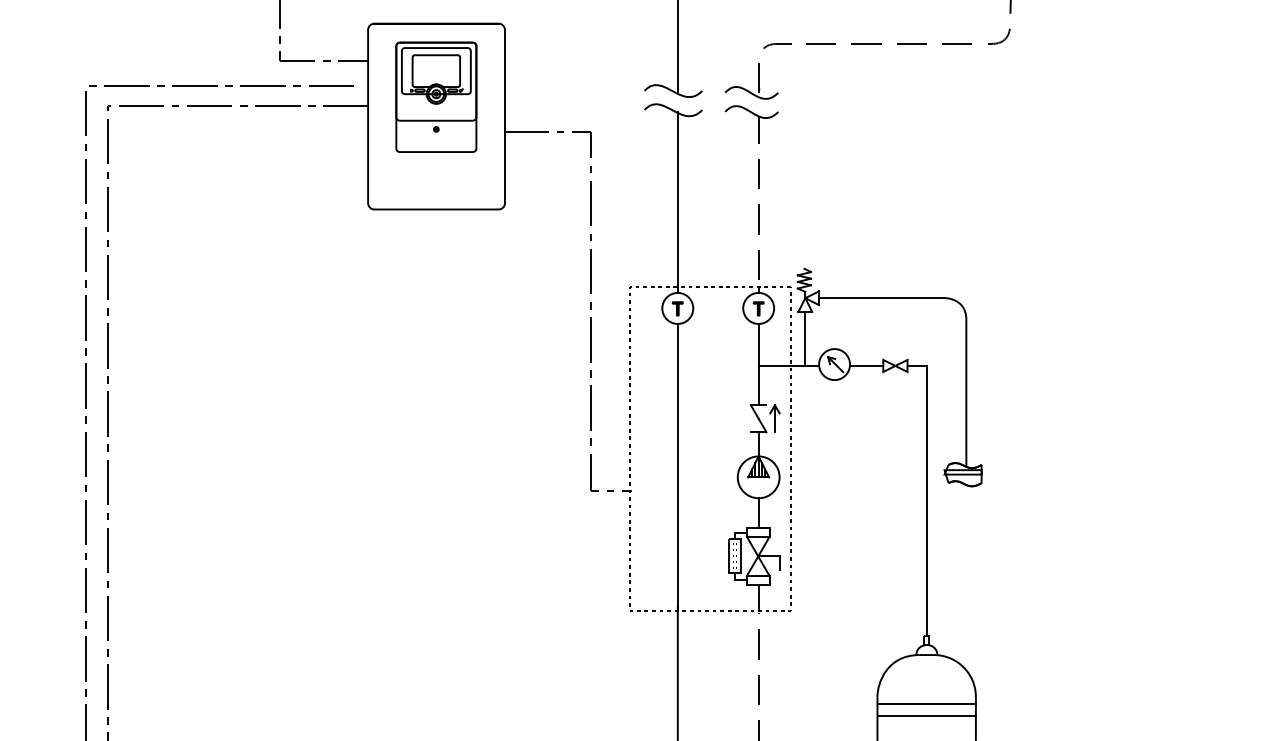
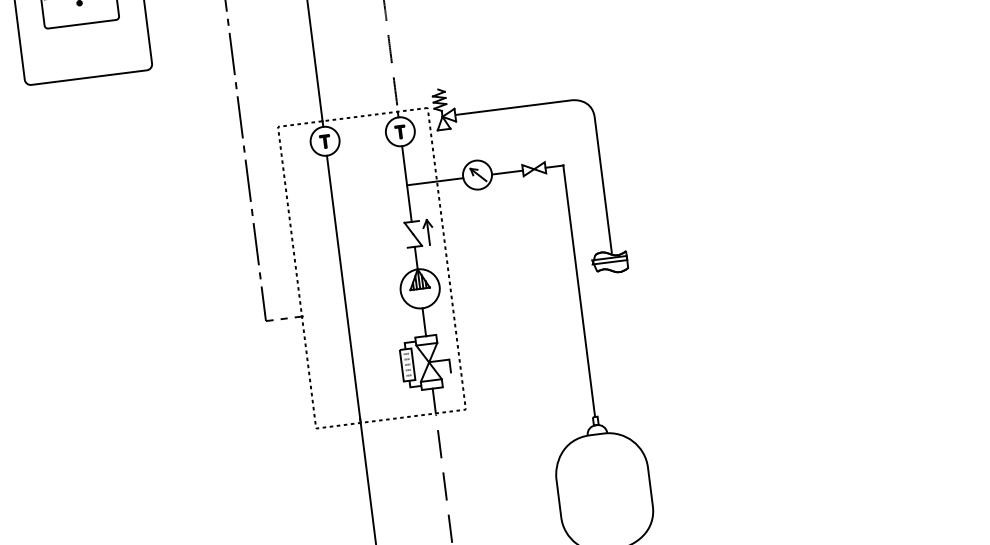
line: (805, 338) -> (447, 154), removed
line: (926, 704) -> (602, 480), removed
line: (926, 715) -> (604, 490), removed

